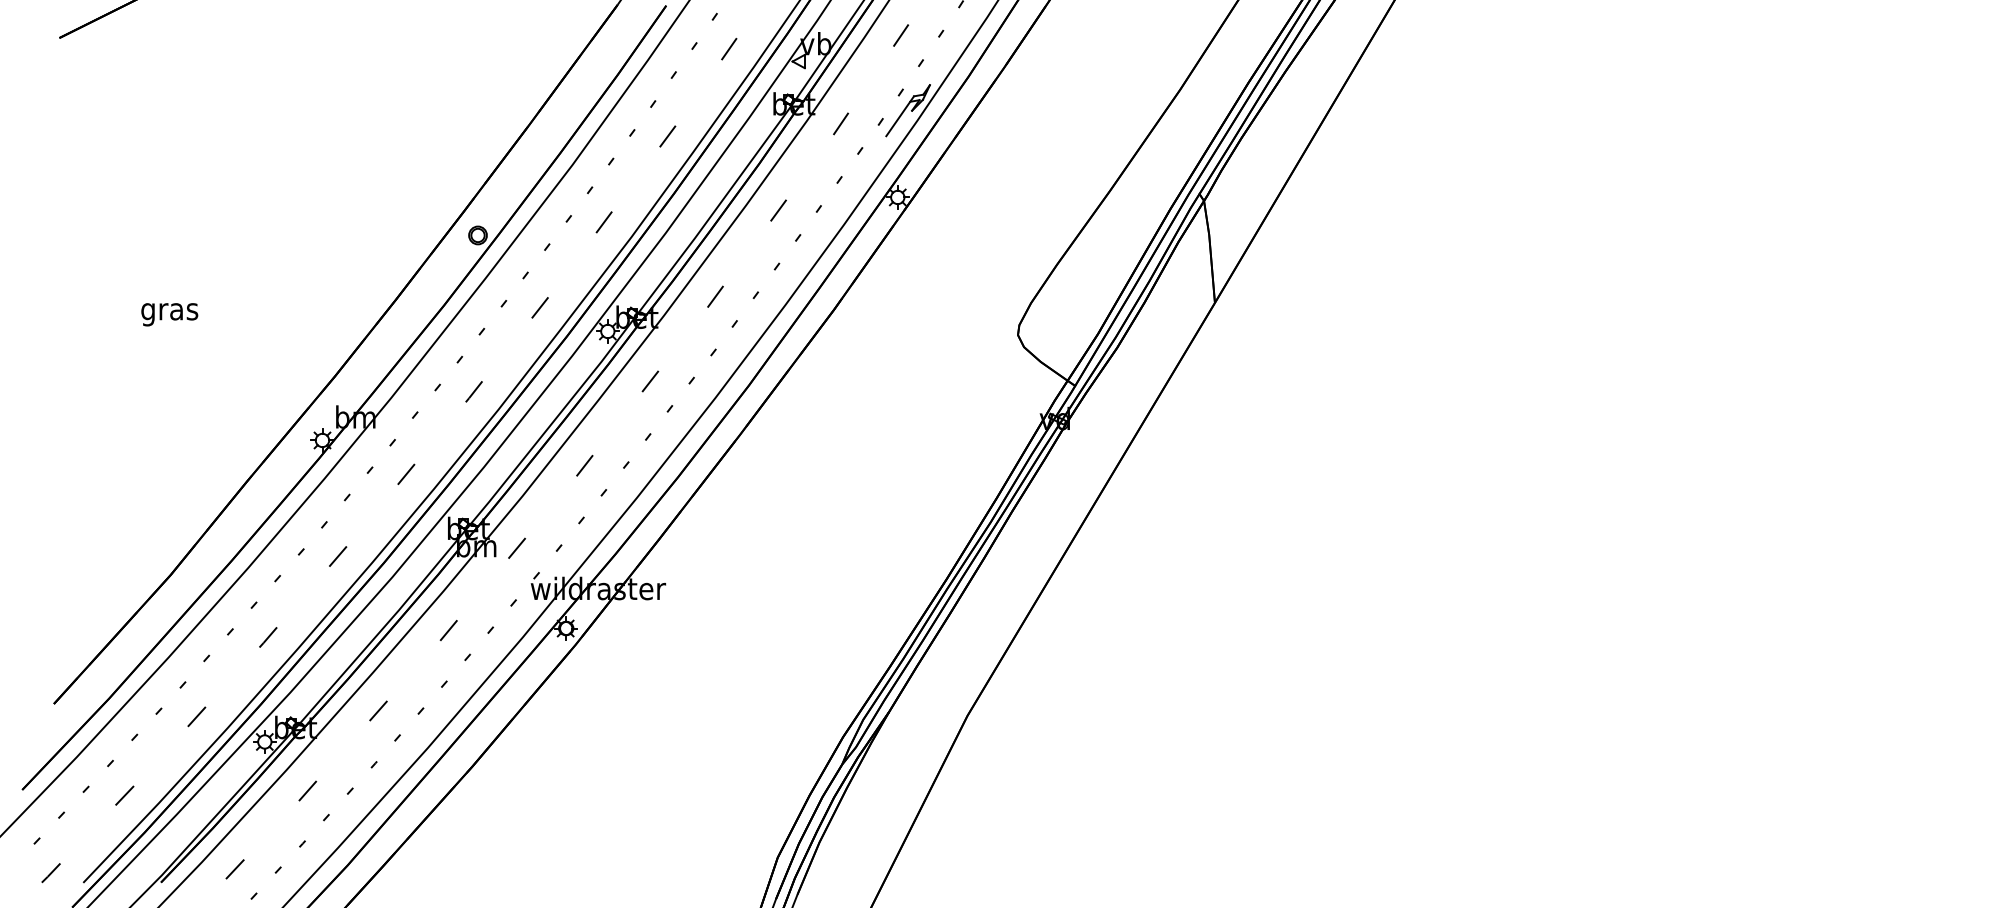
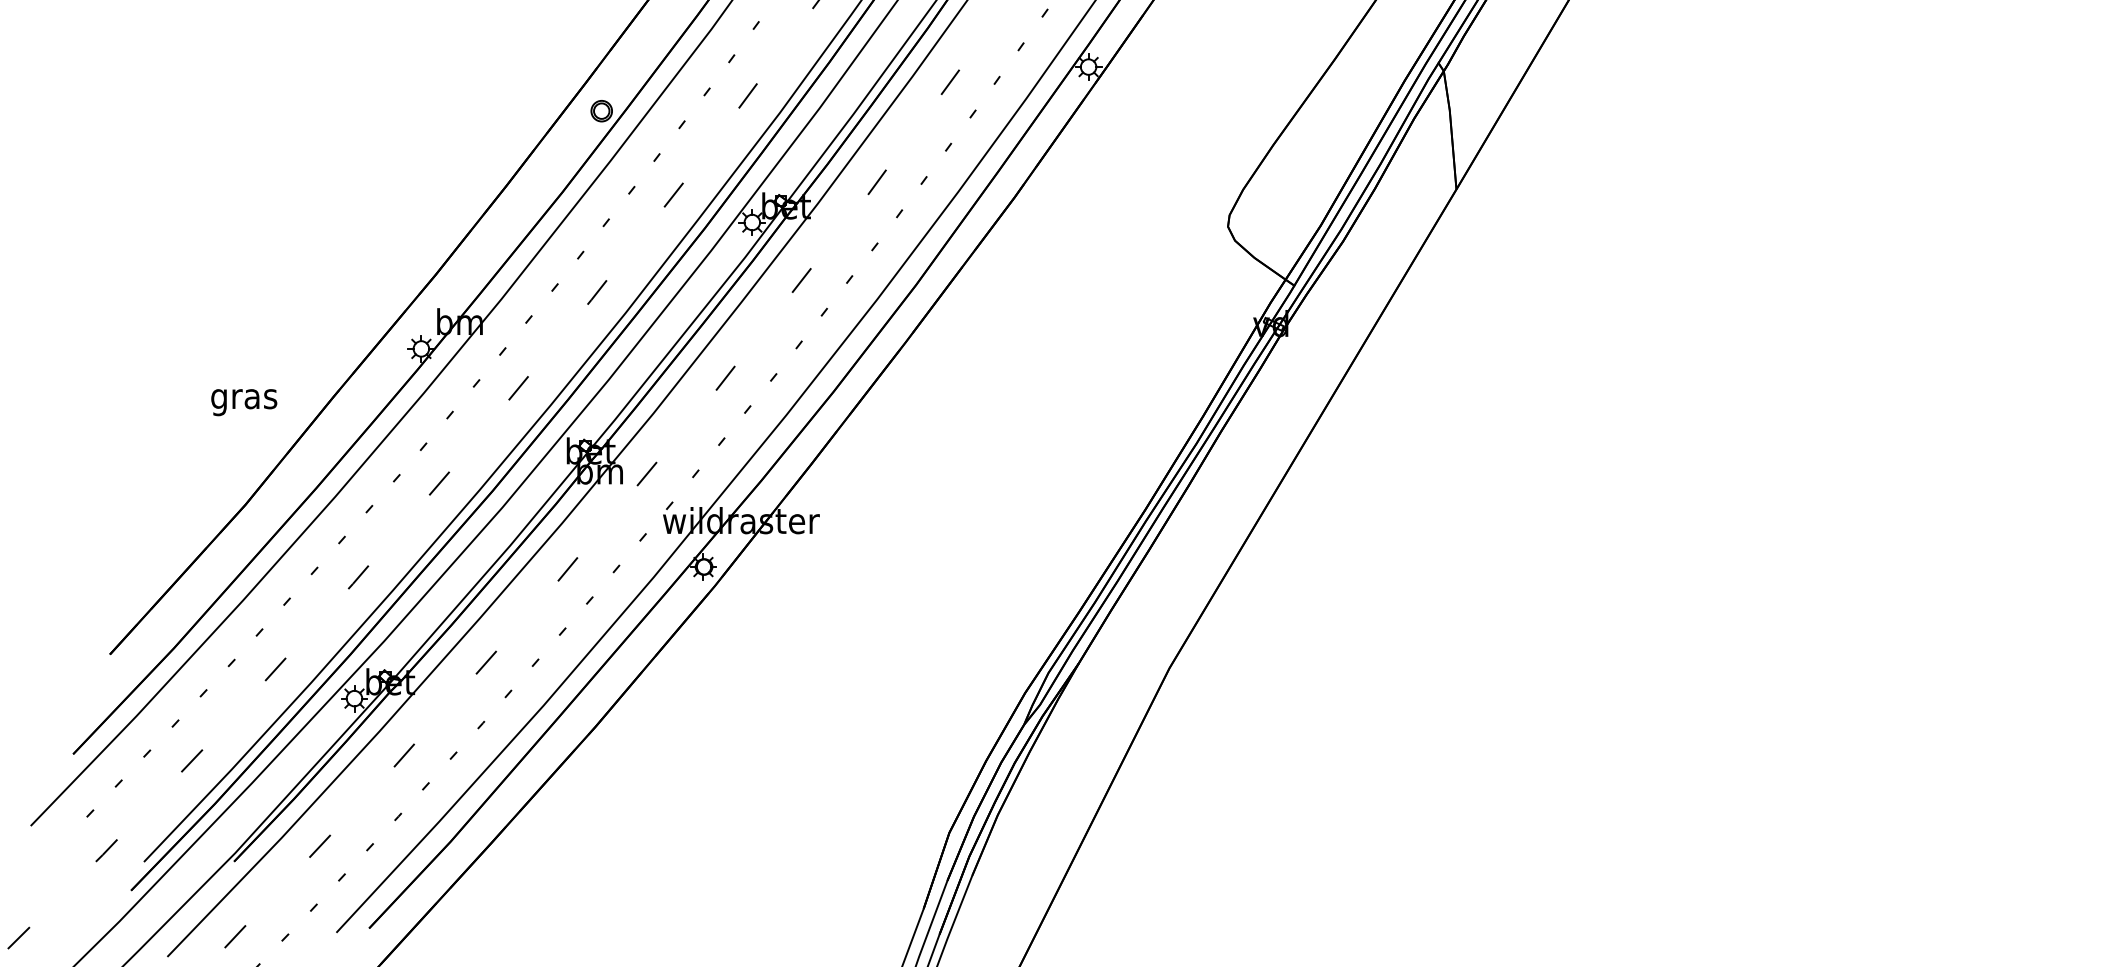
text: (169, 314) -> (243, 402), moved

